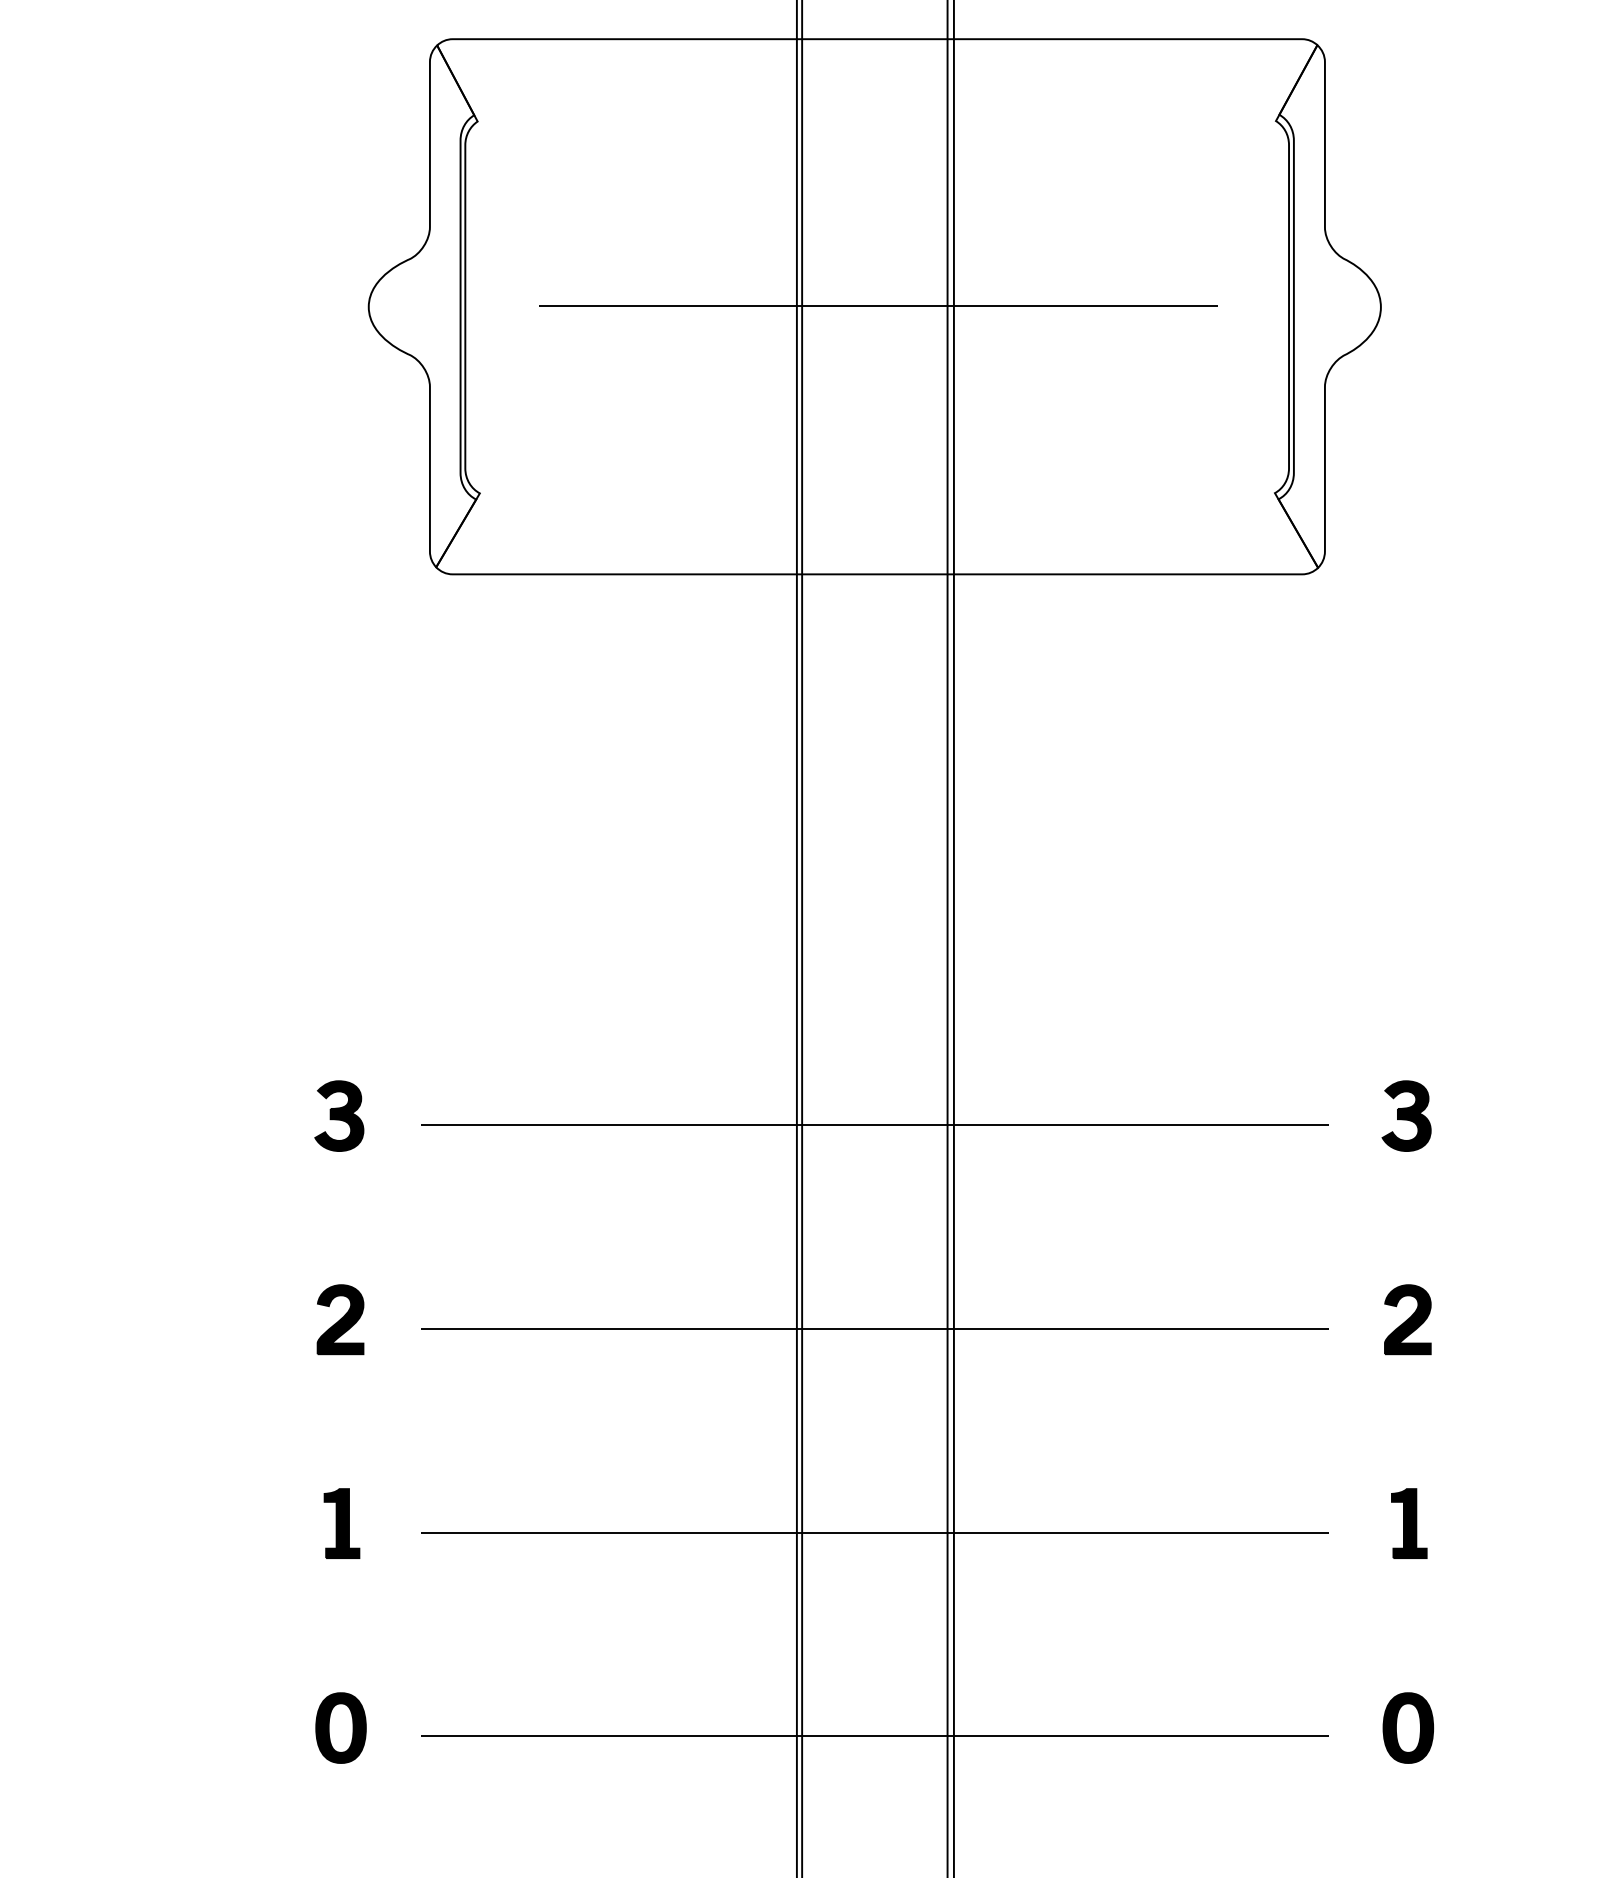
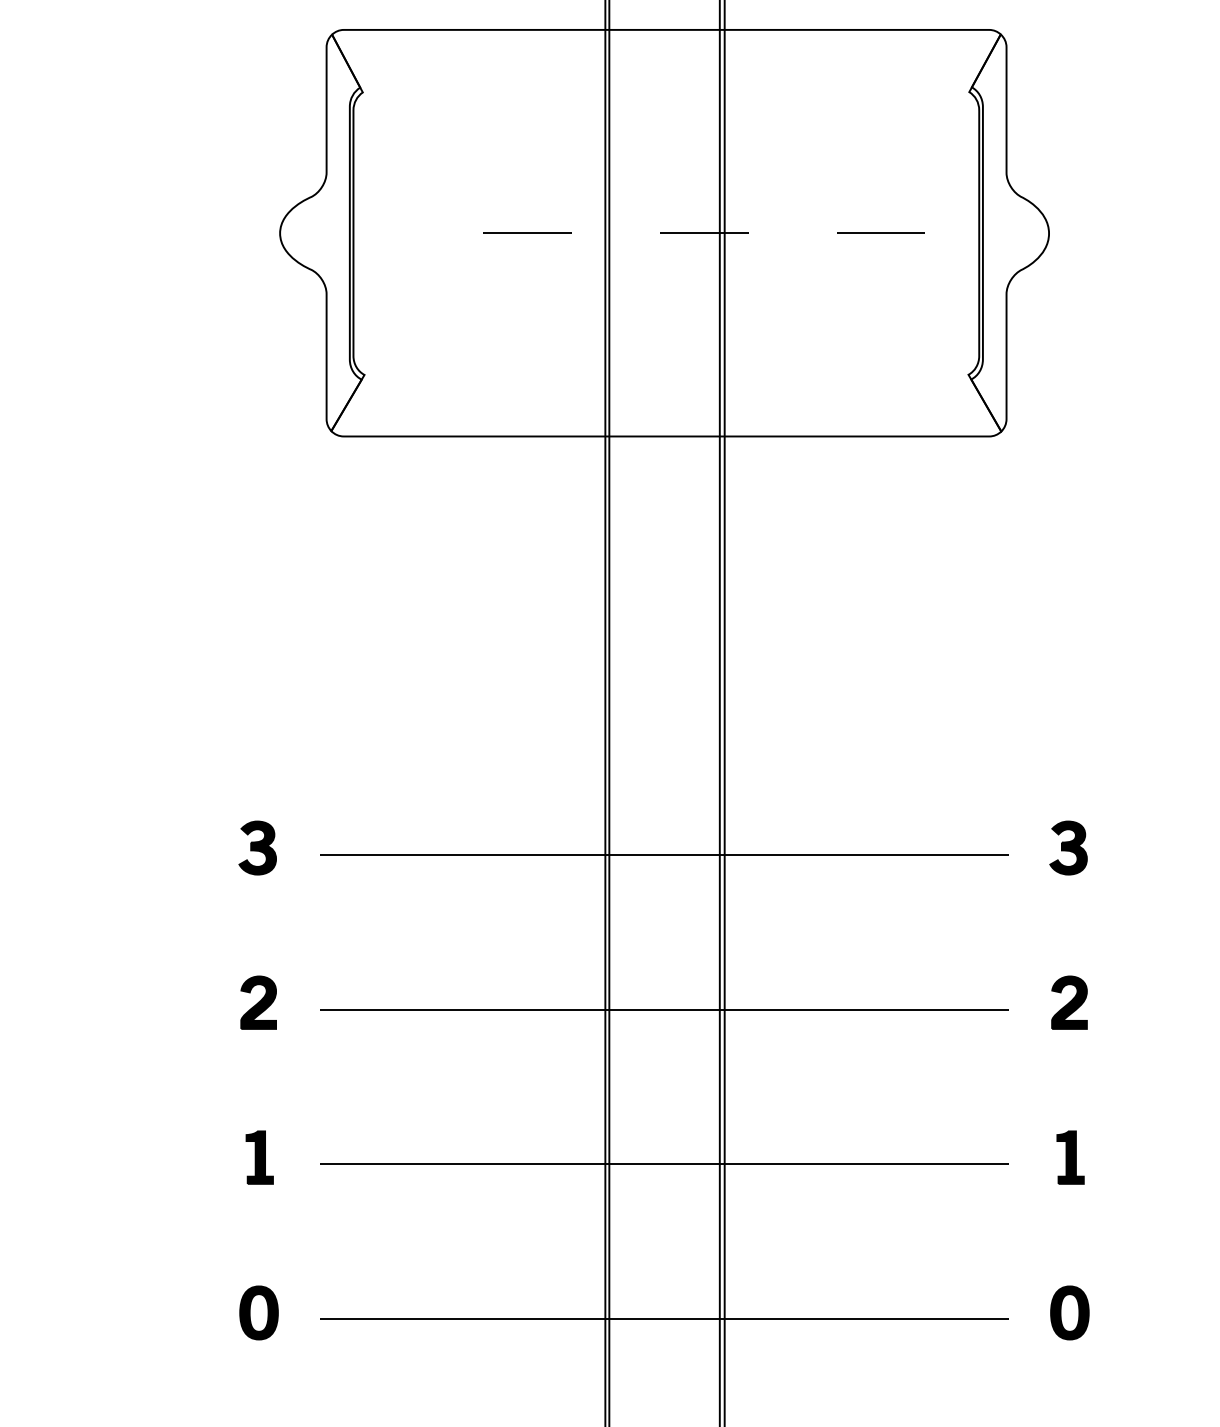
line: (878, 306) -> (667, 232), solid -> dashed

